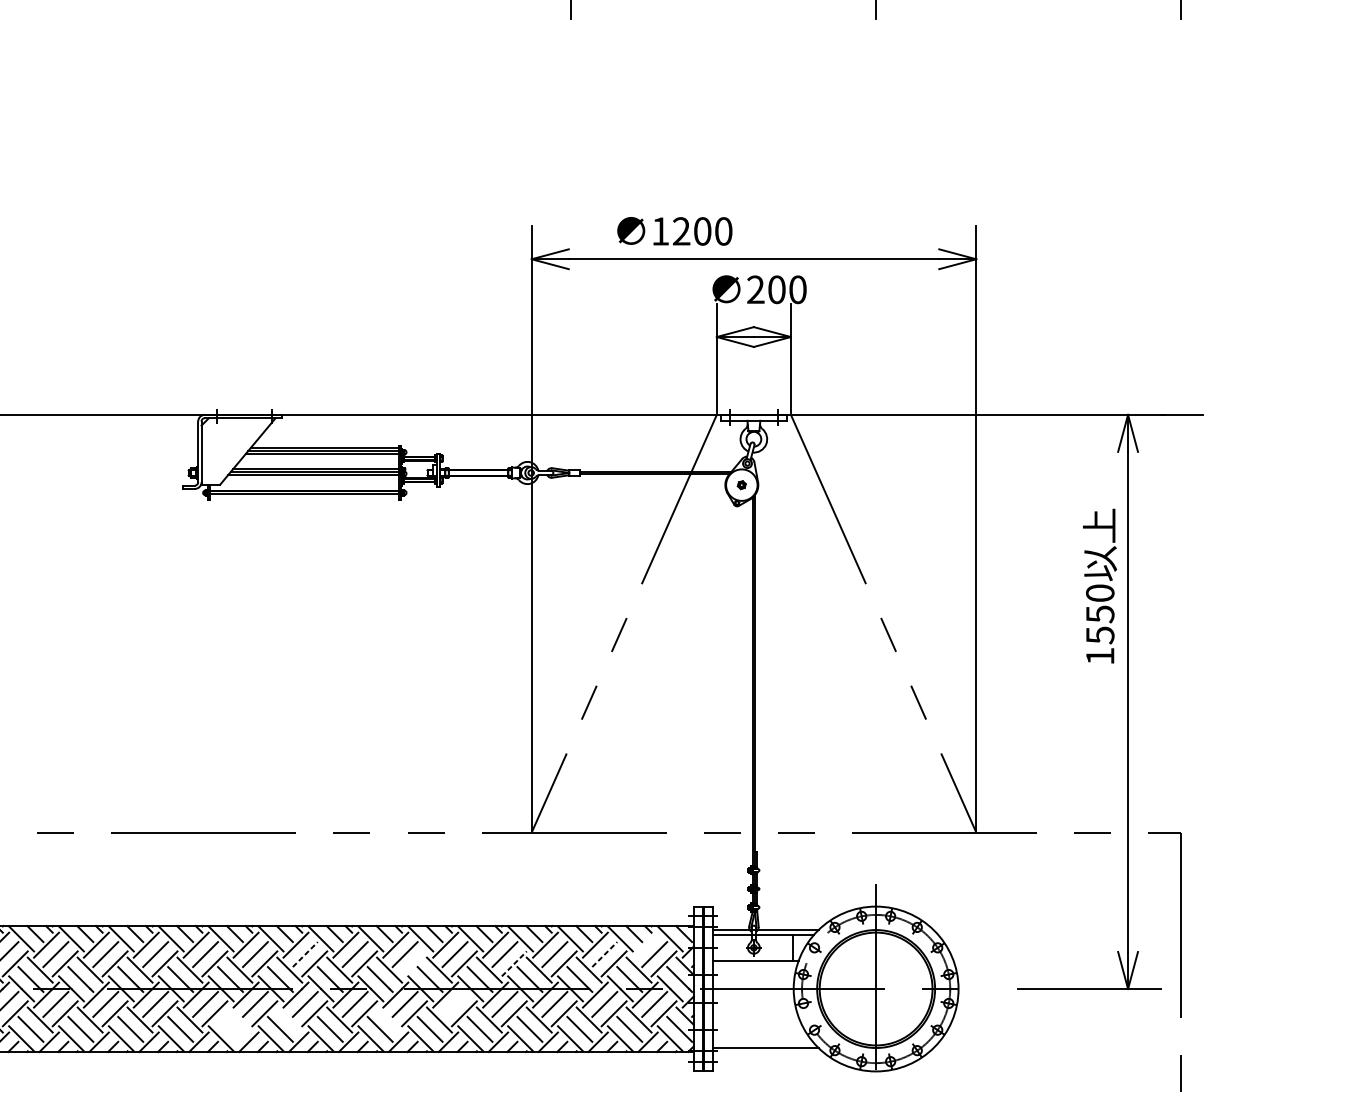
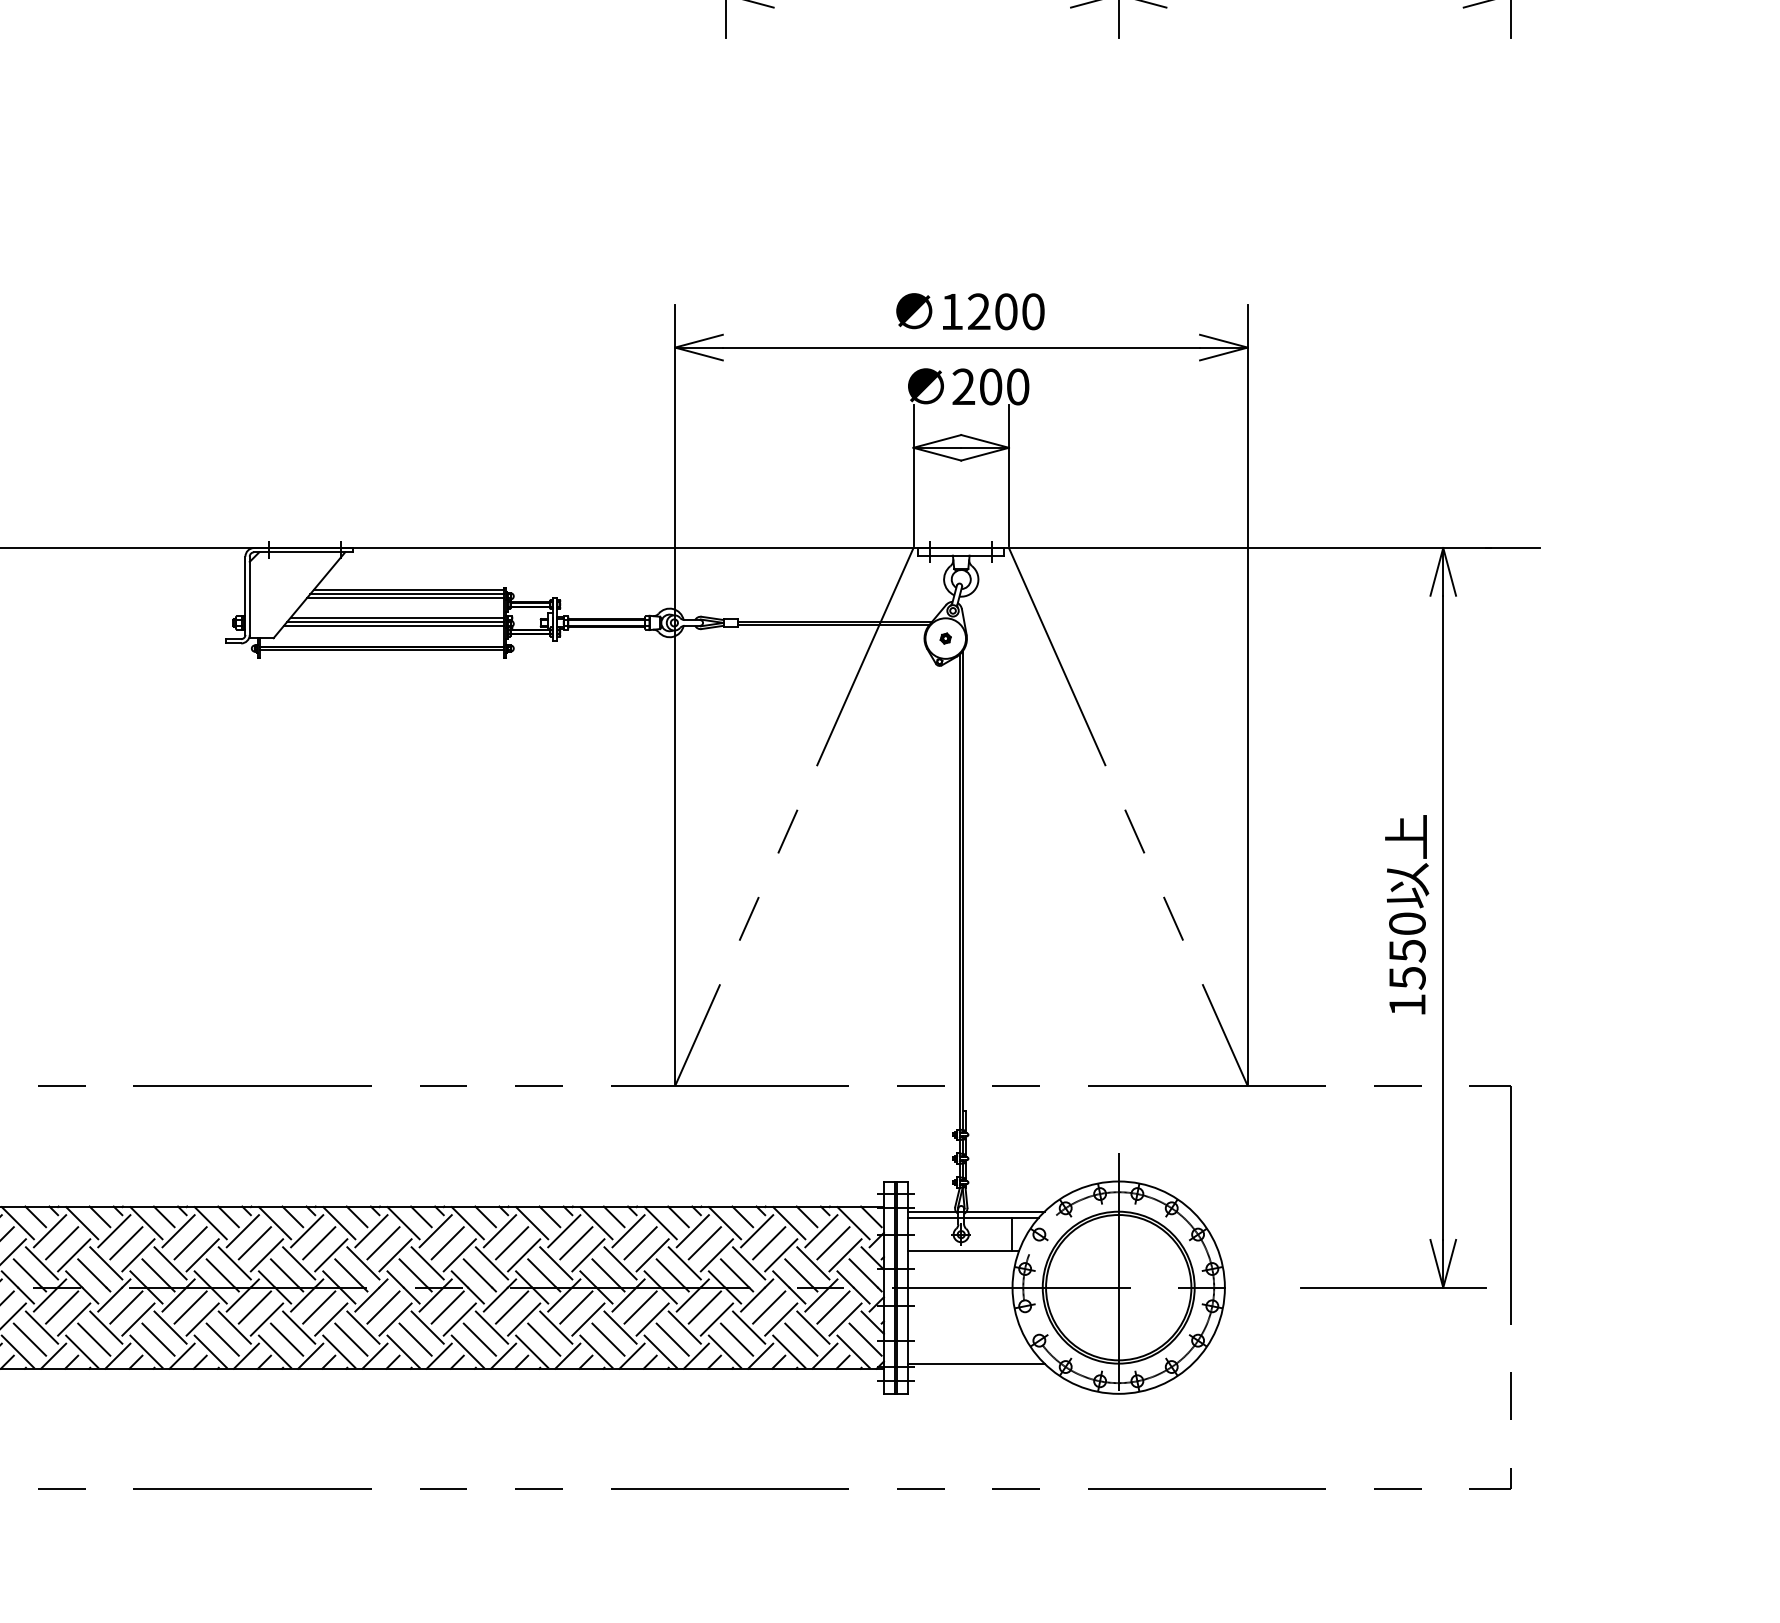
text: (674, 231) -> (970, 311), moved
text: (1100, 585) -> (1407, 914), moved
line: (645, 945) -> (821, 1231), added
line: (305, 954) -> (383, 1243), dashed -> solid
line: (605, 954) -> (769, 1243), dashed -> solid
line: (414, 964) -> (524, 1255), added
line: (514, 964) -> (652, 1255), dashed -> solid
line: (455, 1004) -> (576, 1307), added
line: (240, 1019) -> (299, 1327), added
line: (289, 1019) -> (363, 1327), added
line: (389, 1019) -> (491, 1327), added
line: (230, 1029) -> (287, 1339), added

